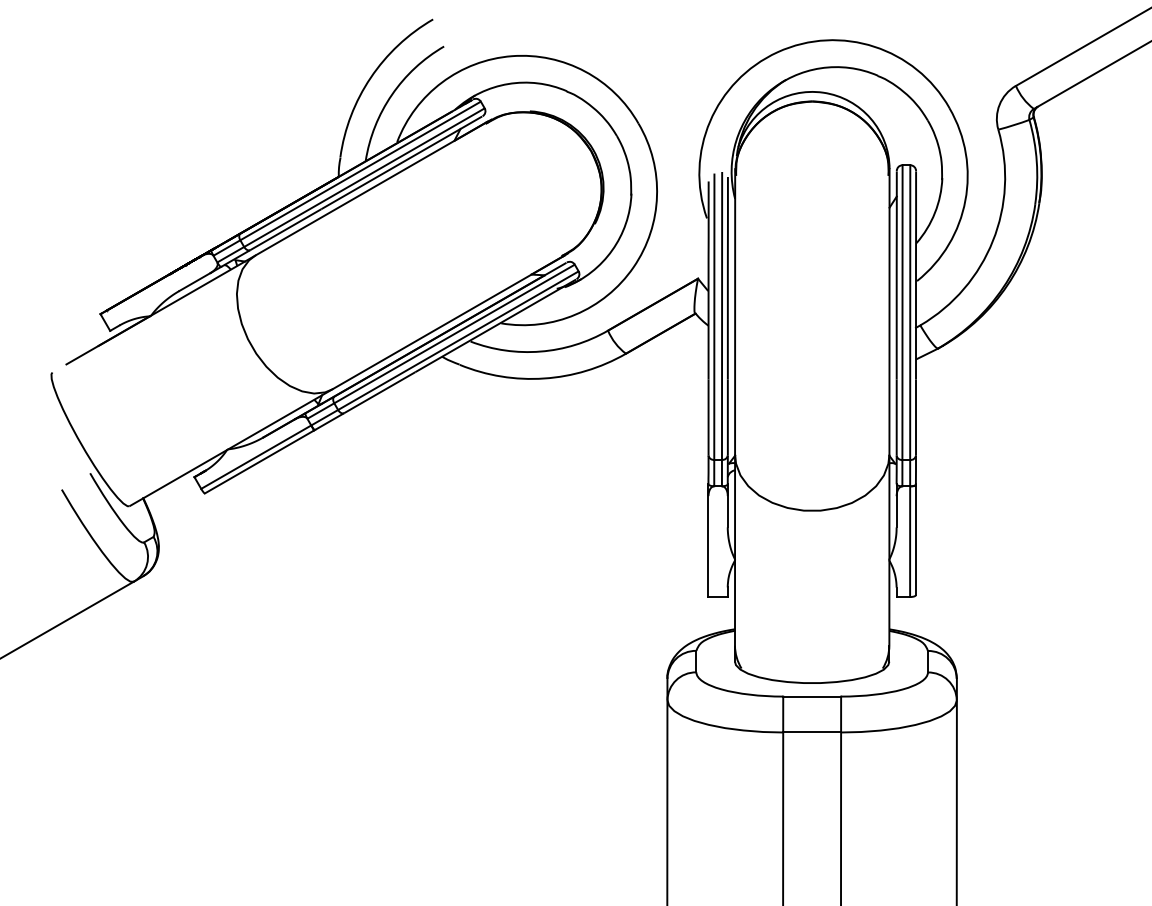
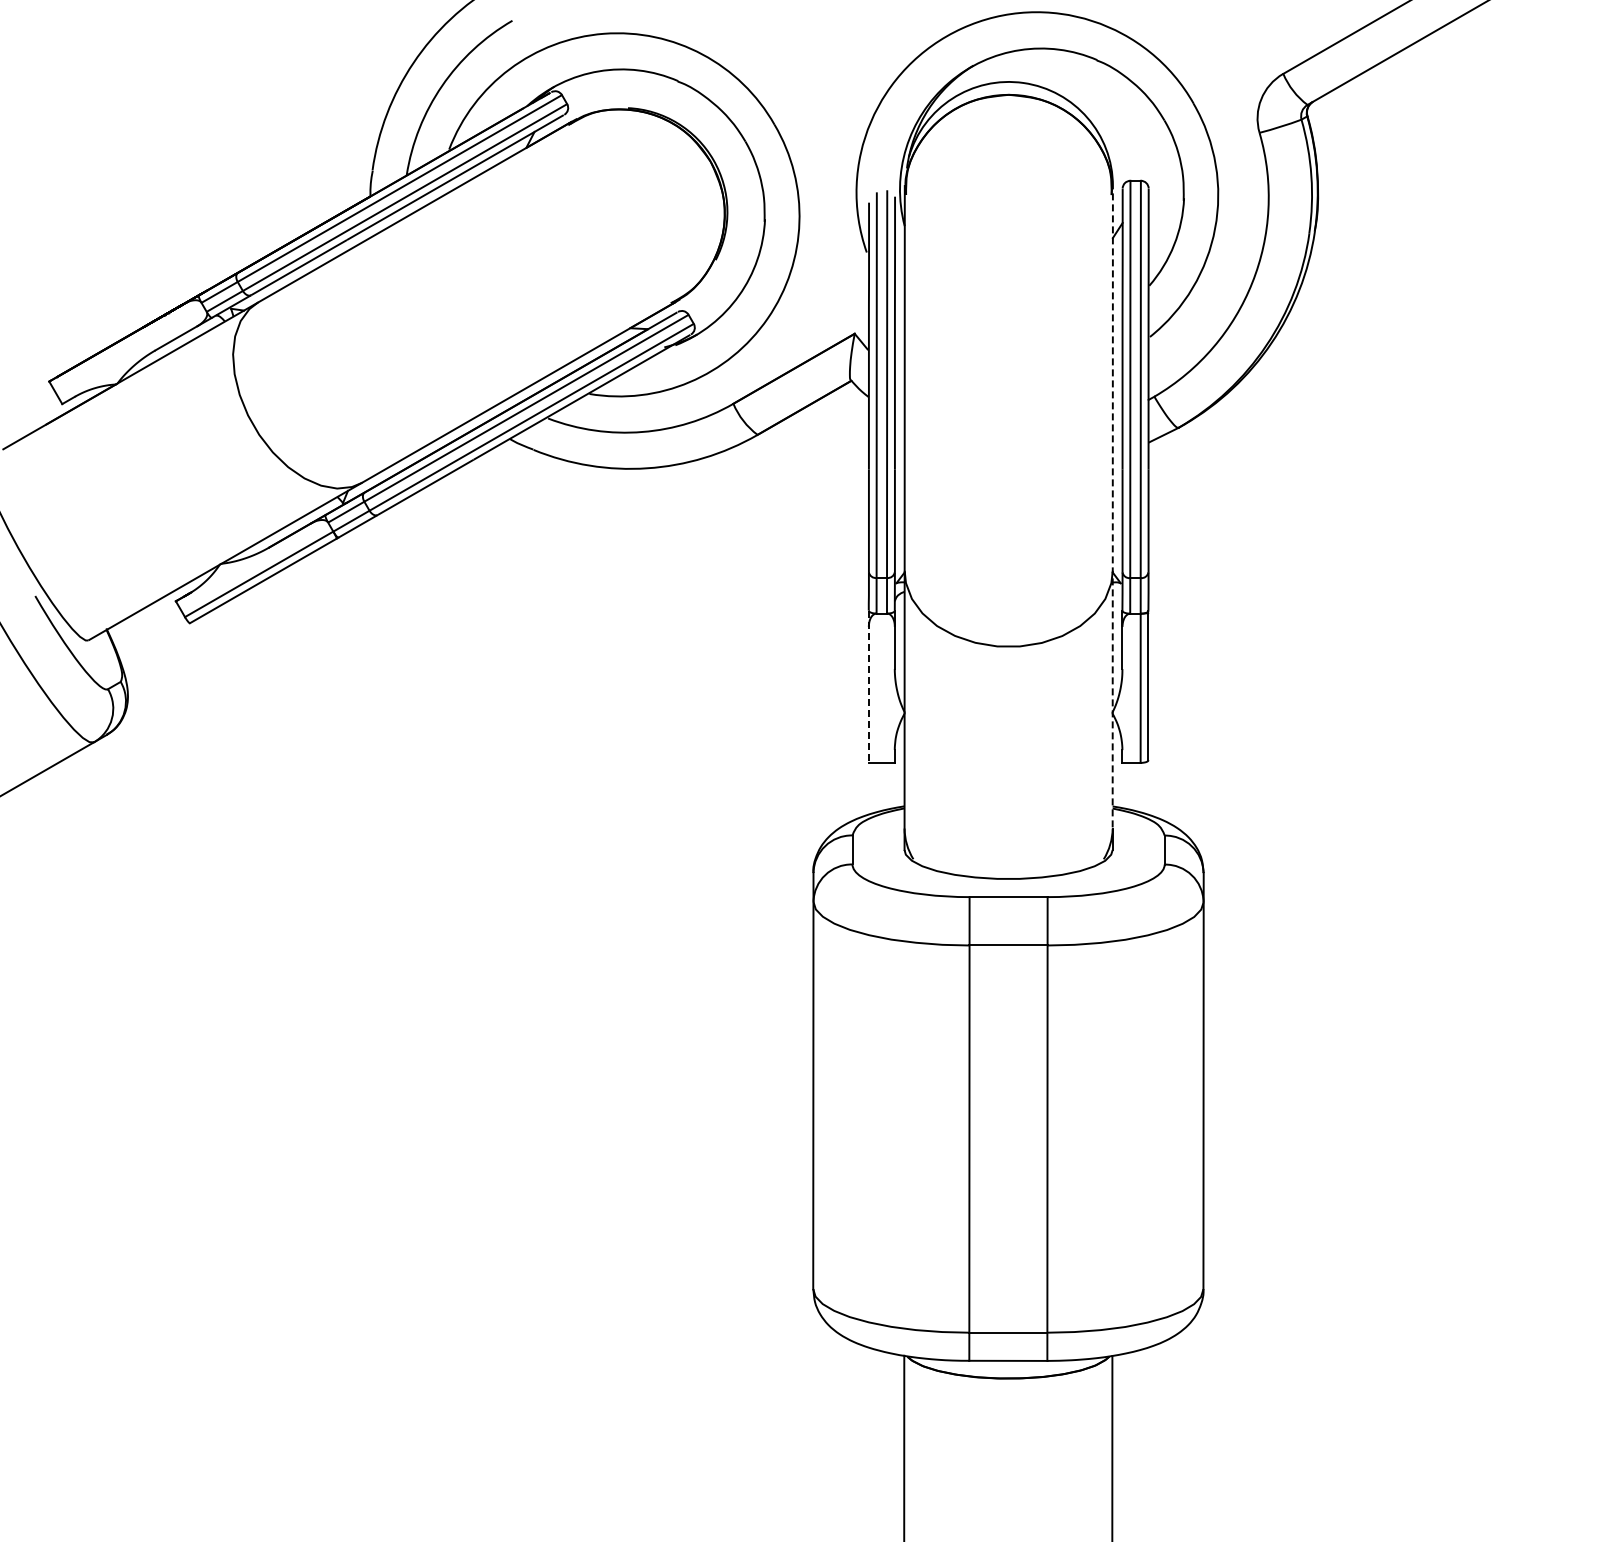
line: (889, 406) -> (1112, 506), solid -> dashed
line: (708, 541) -> (868, 687), solid -> dashed

